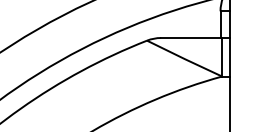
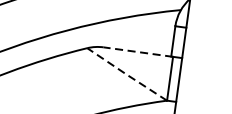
line: (191, 38) -> (138, 52), solid -> dashed
line: (184, 59) -> (126, 75), solid -> dashed

